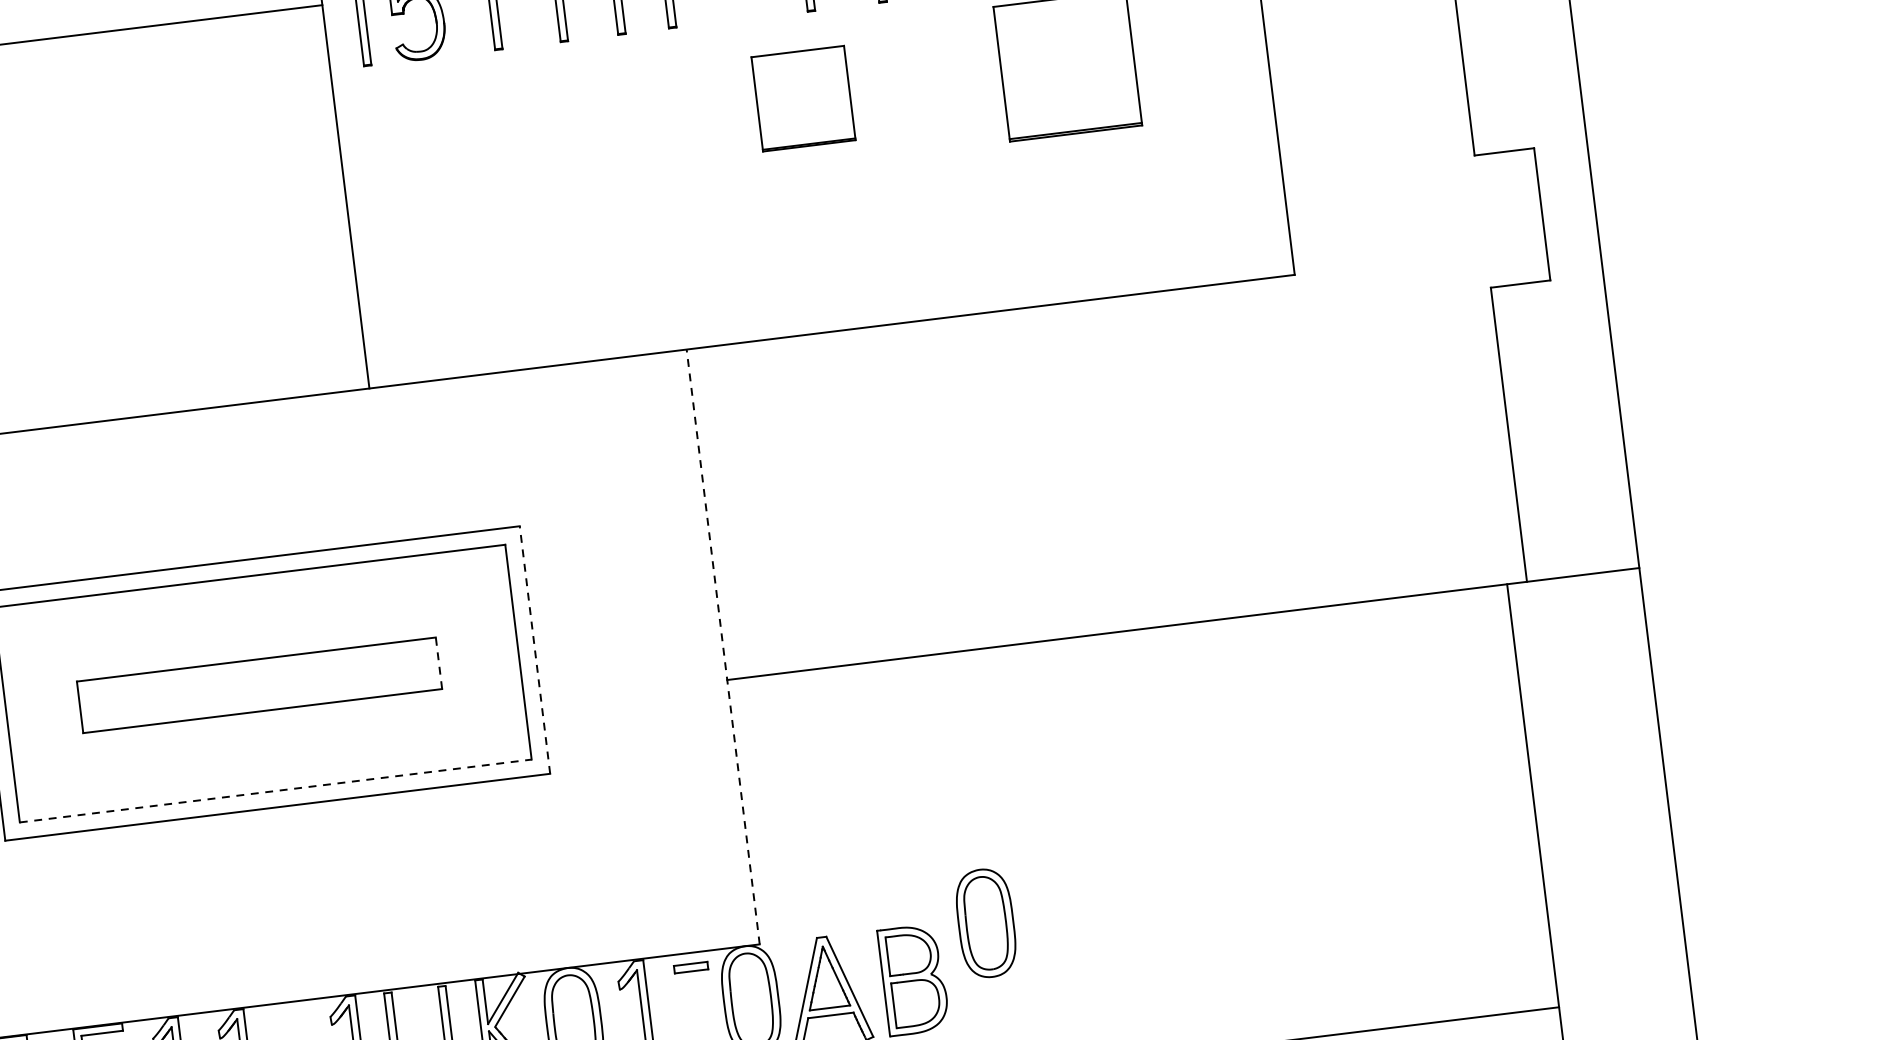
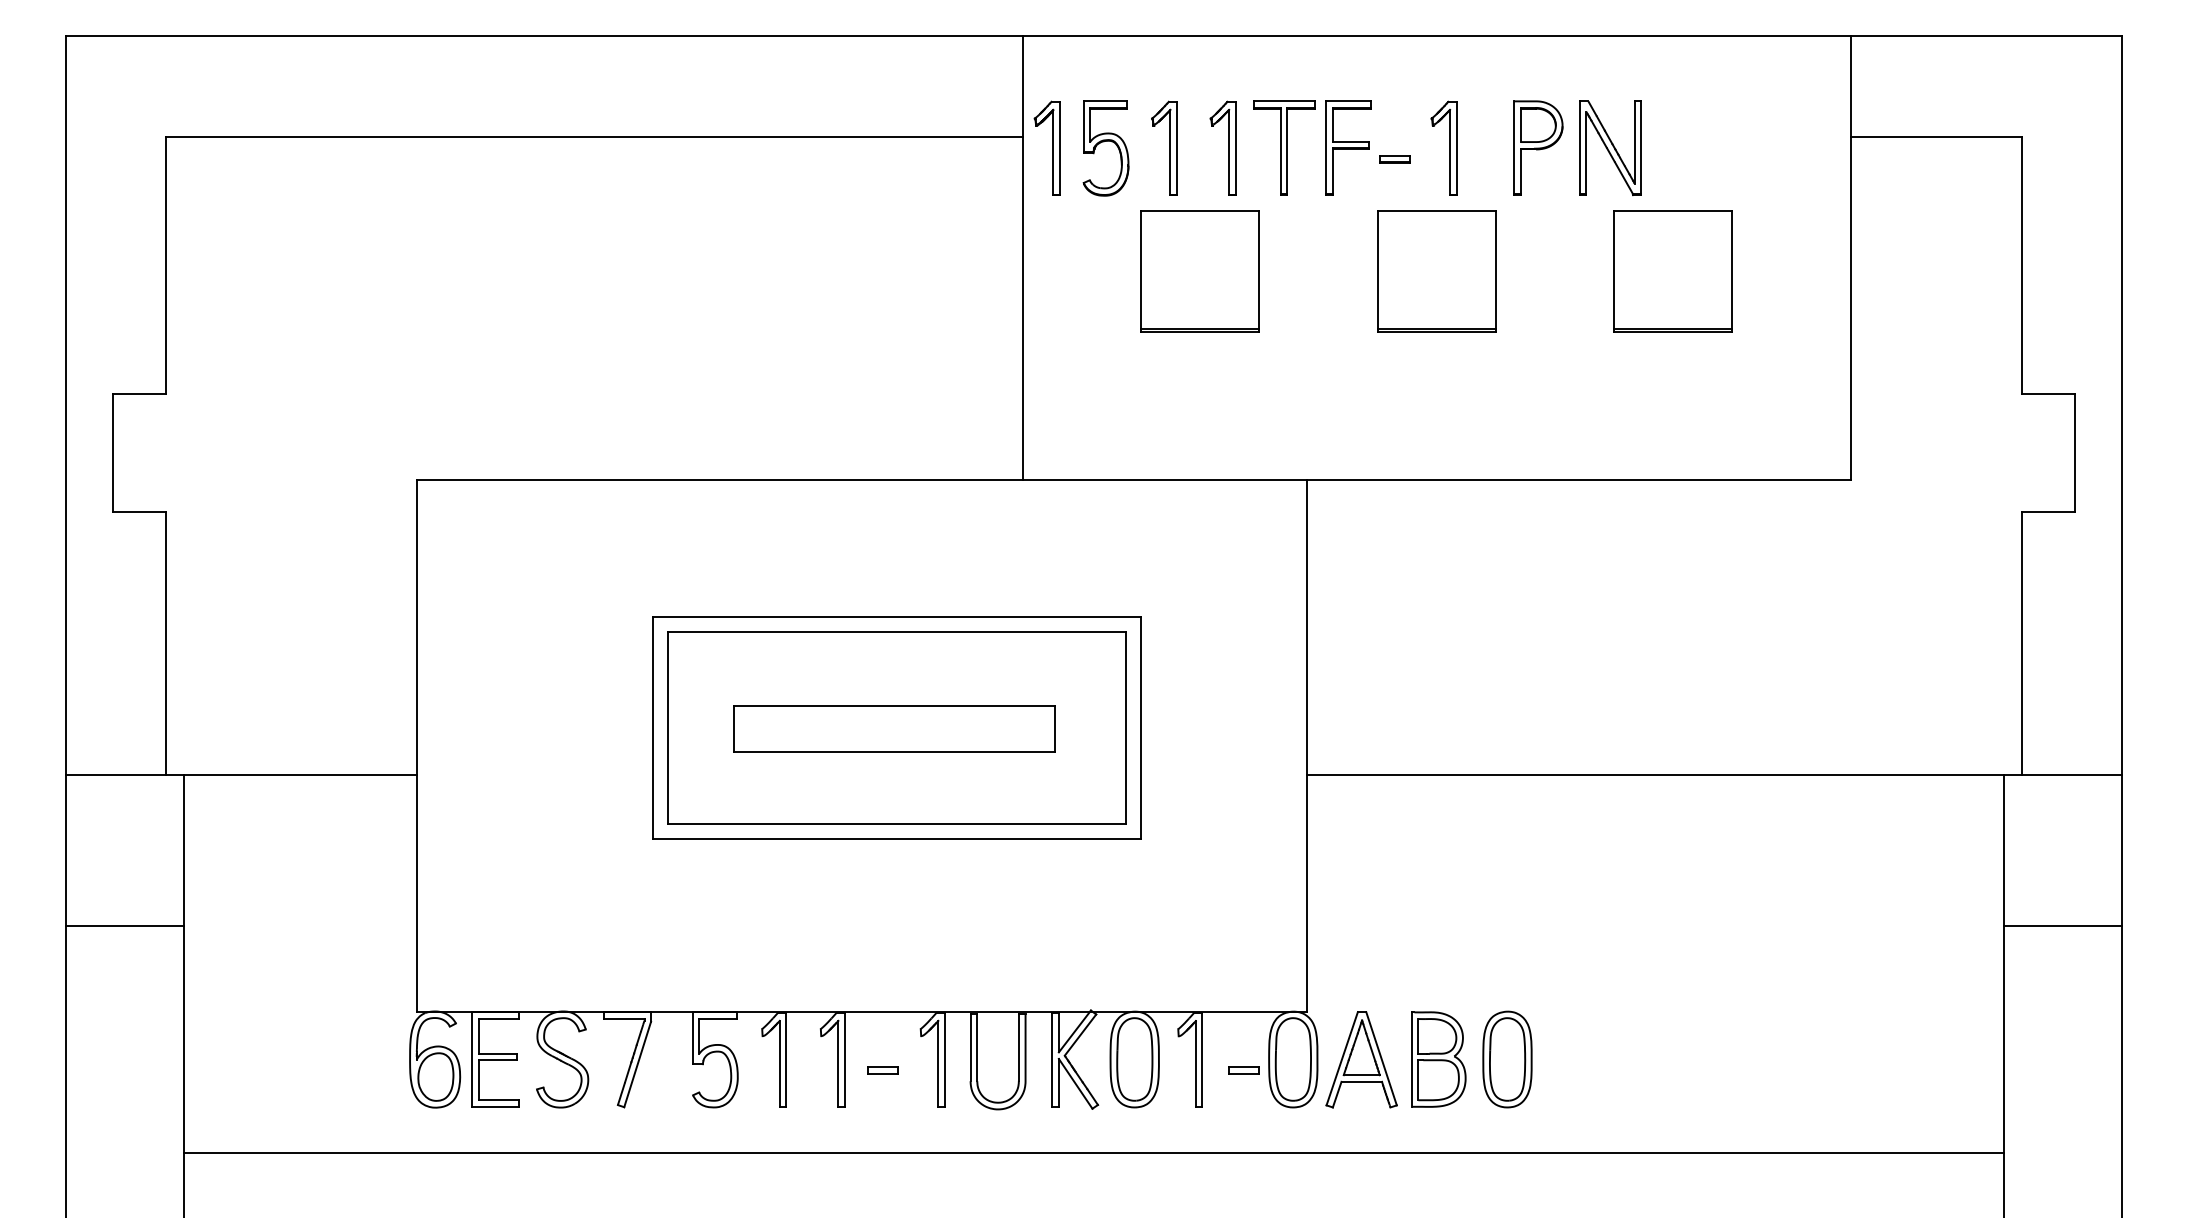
part: (803, 98) -> (1436, 271), size x1.43
part: (538, 131) -> (1199, 271), added
line: (722, 646) -> (1306, 745), dashed -> solid
line: (534, 649) -> (1140, 727), dashed -> solid
line: (438, 662) -> (1054, 728), dashed -> solid
line: (1594, 744) -> (2063, 925), added
line: (276, 791) -> (897, 824), dashed -> solid
part: (986, 923) -> (1507, 1059), moved
part: (690, 967) -> (1243, 1070), moved

